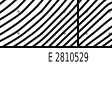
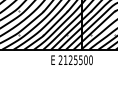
text: (73, 56) -> (77, 59), 2810529 -> 2125500

